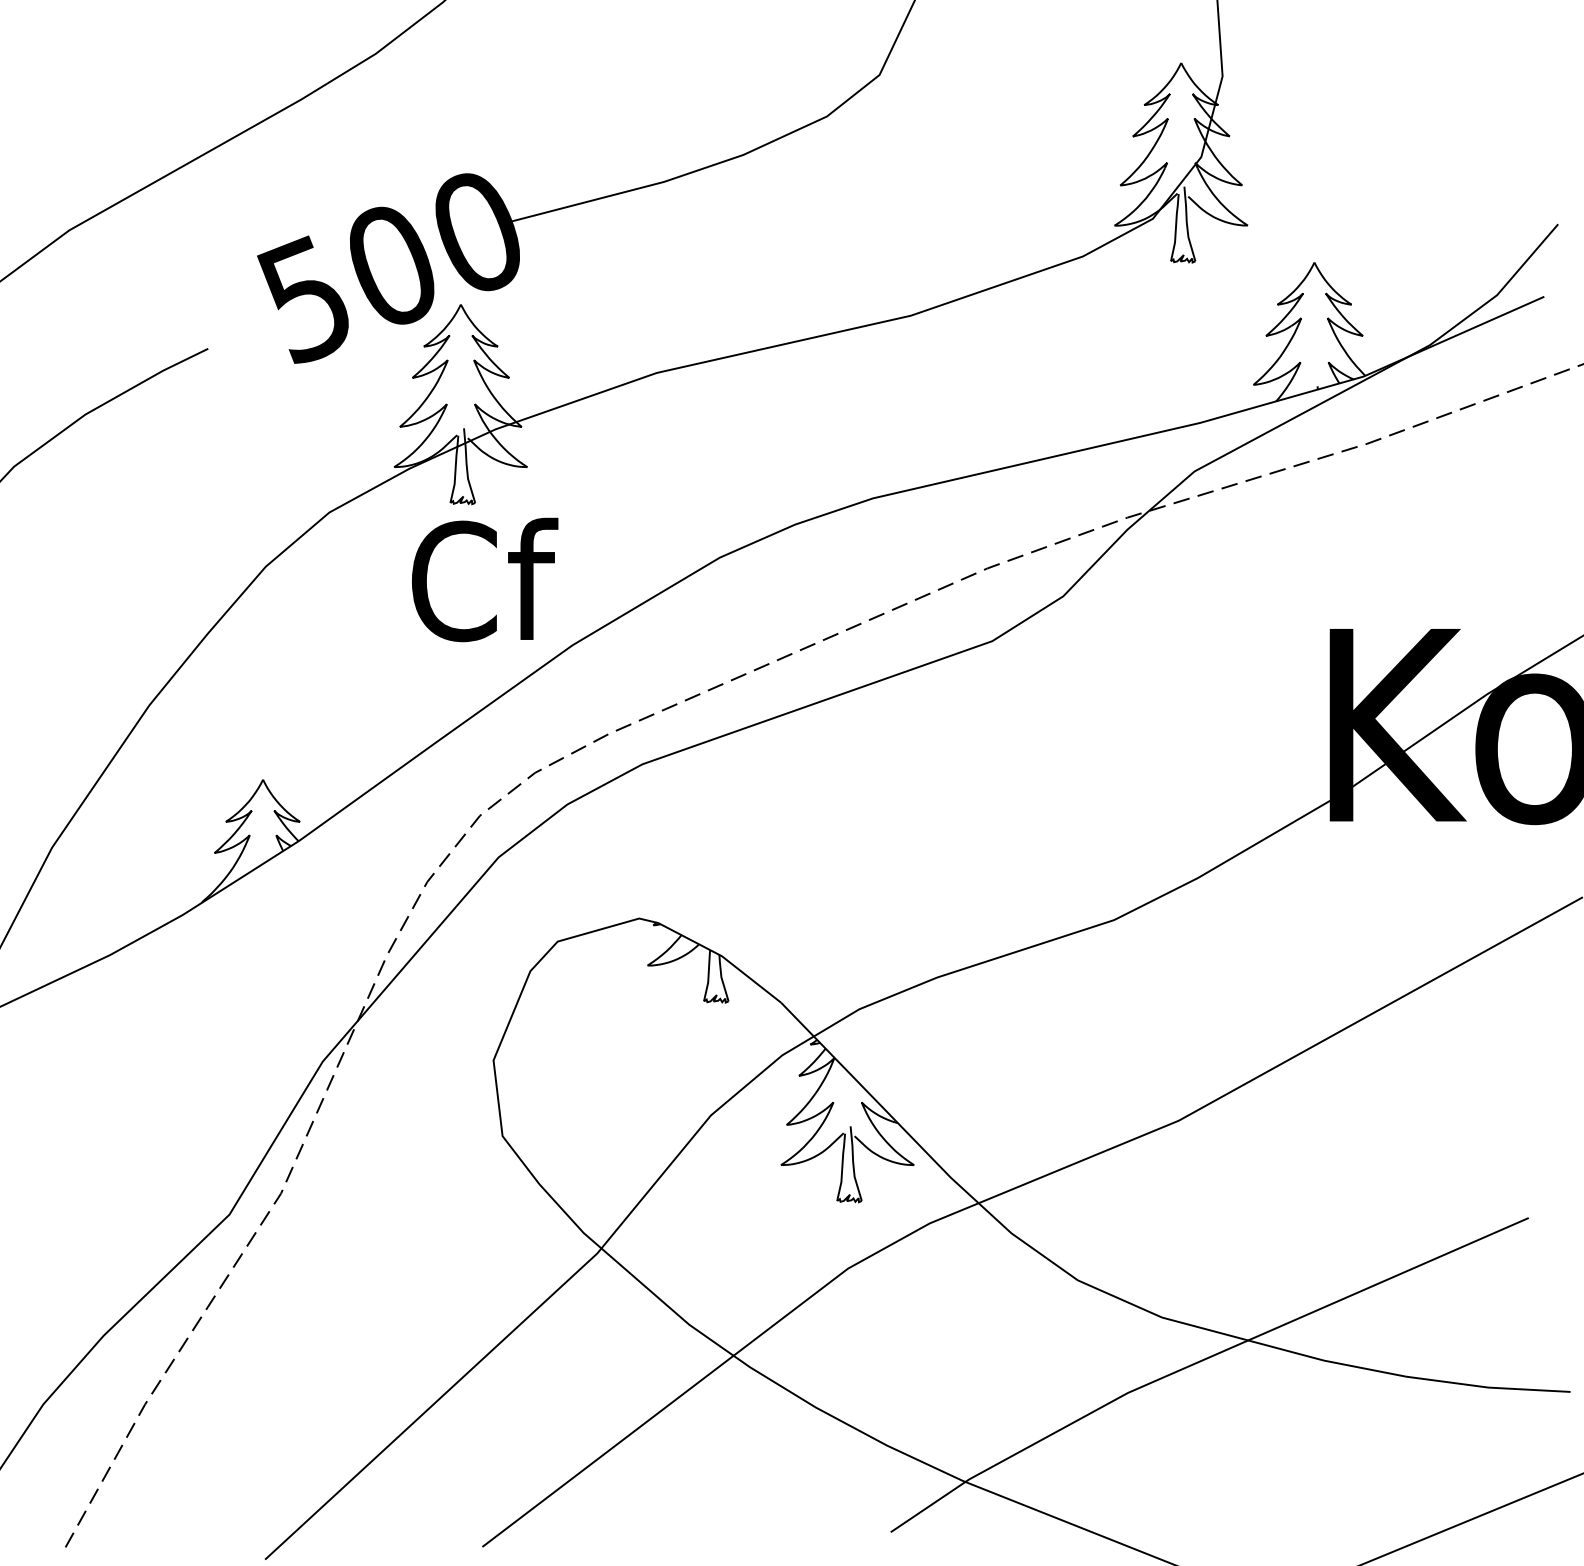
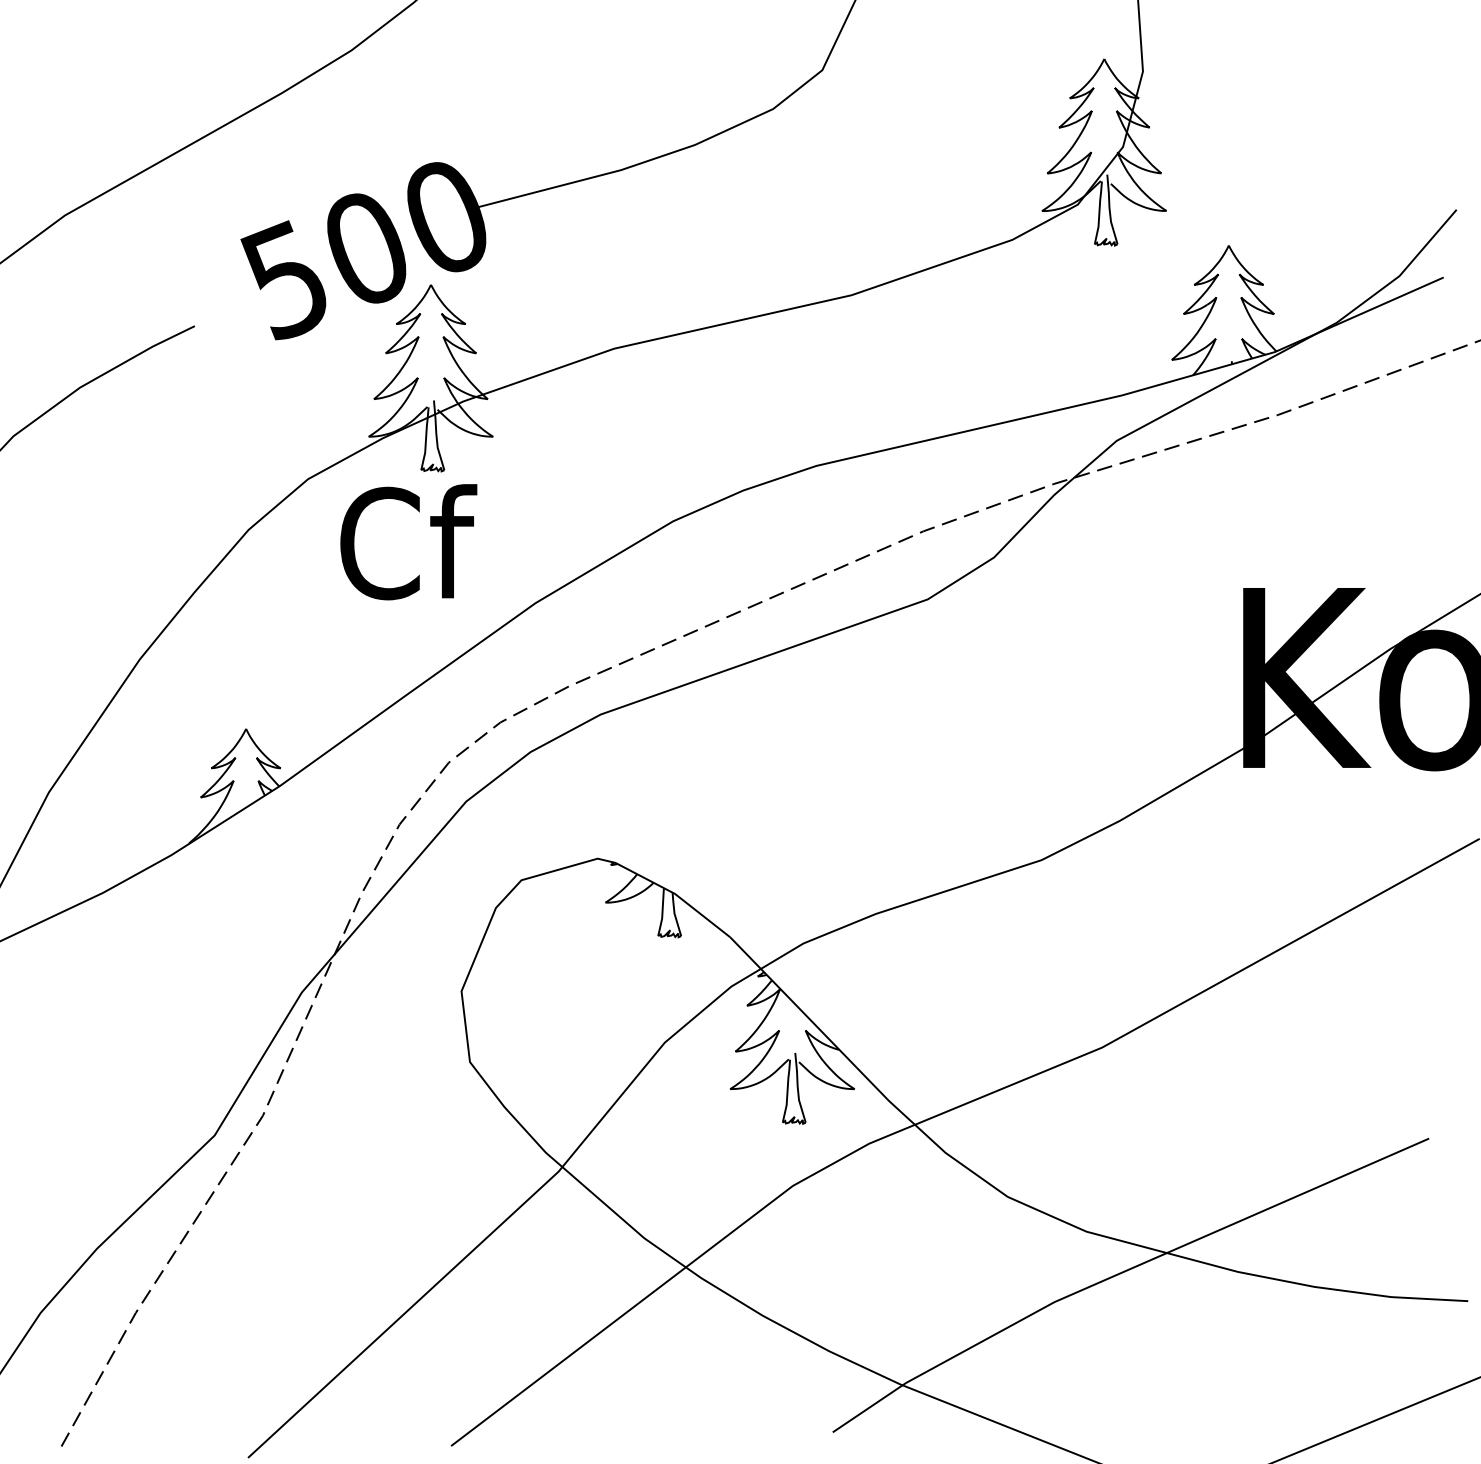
text: (485, 579) -> (409, 541), moved

